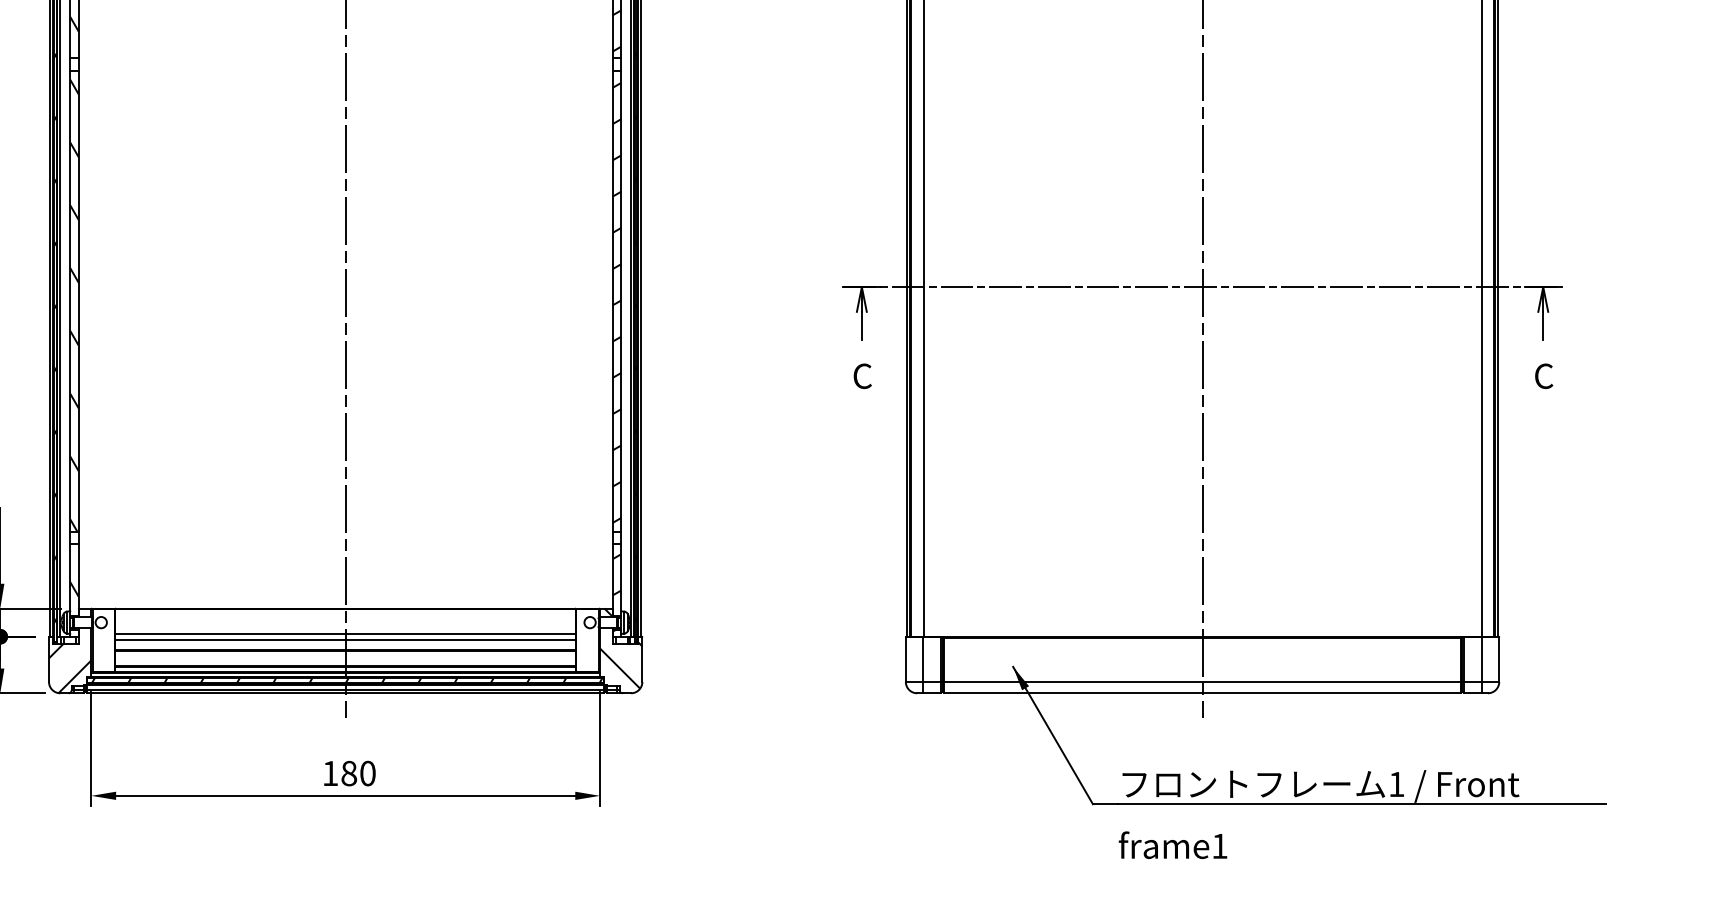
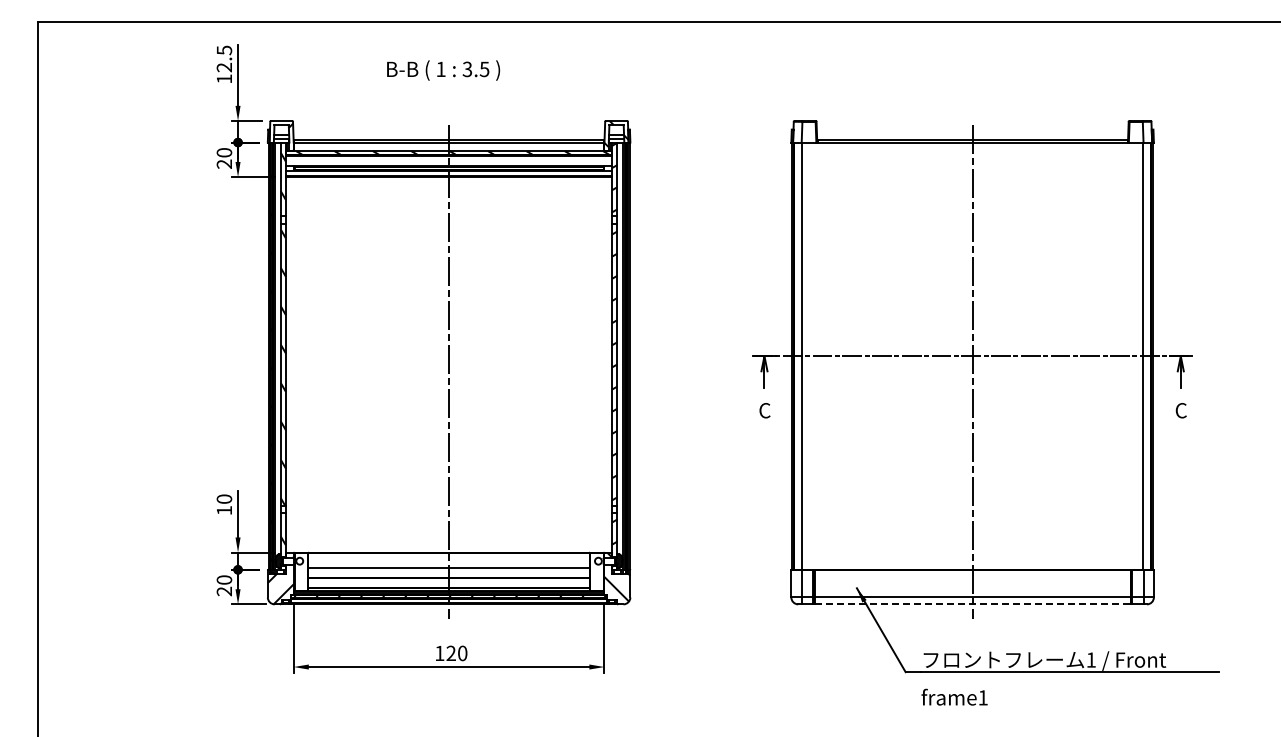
line: (344, 639) -> (448, 571), removed
line: (1202, 693) -> (972, 604), solid -> dashed
text: (347, 773) -> (450, 653), 180 -> 120

